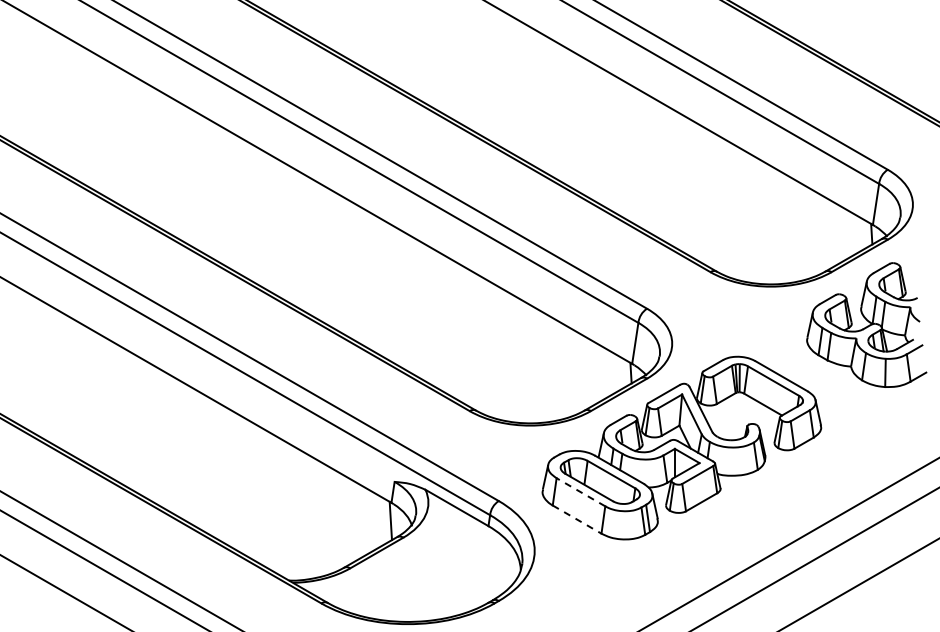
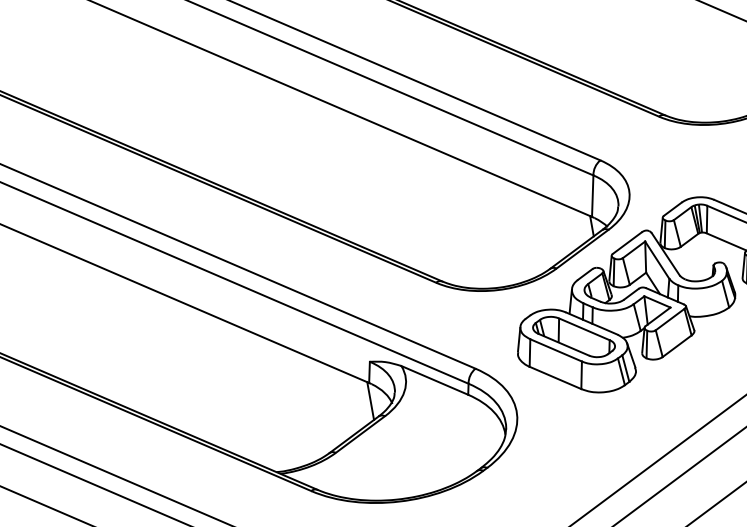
line: (580, 492) -> (555, 350), dashed -> solid
line: (577, 519) -> (555, 377), dashed -> solid

